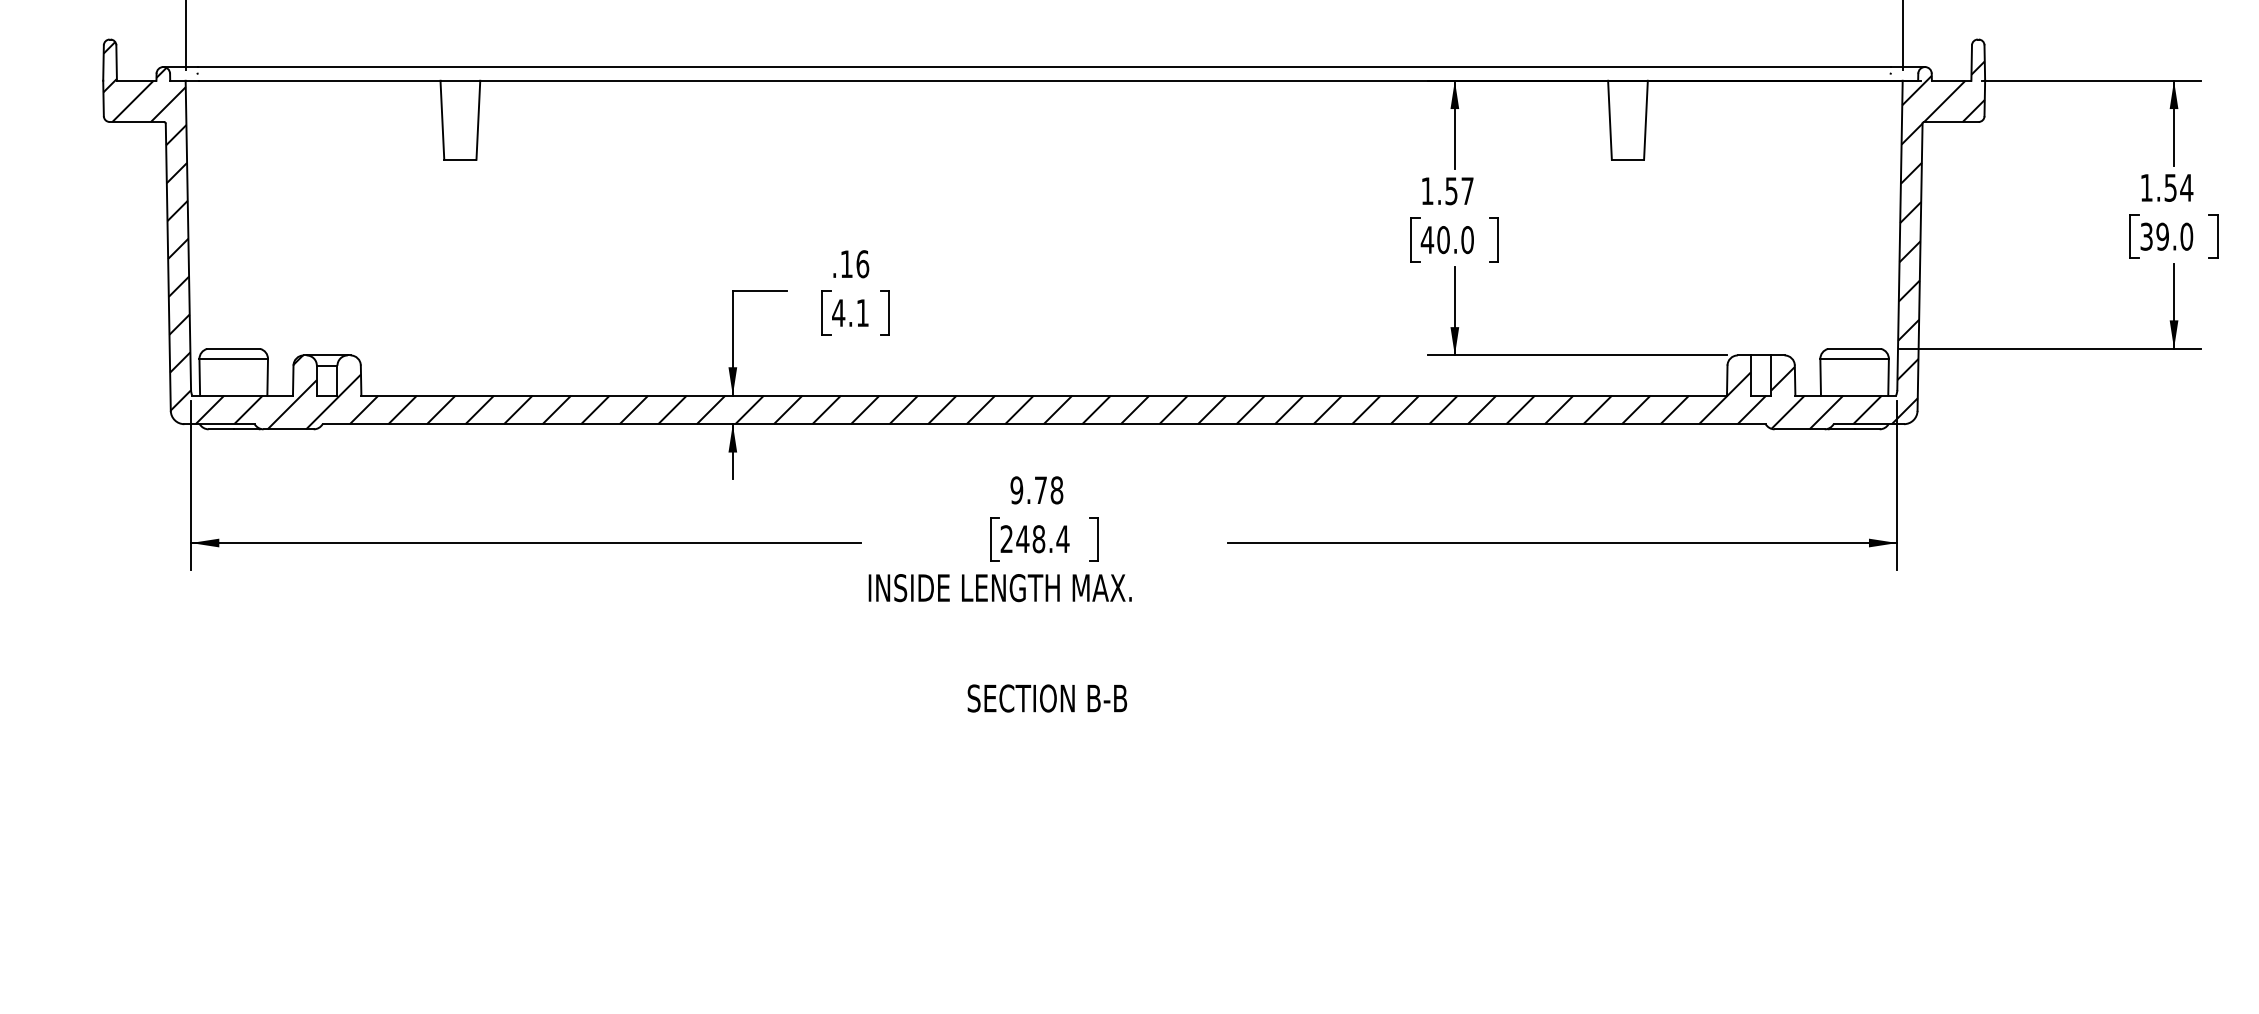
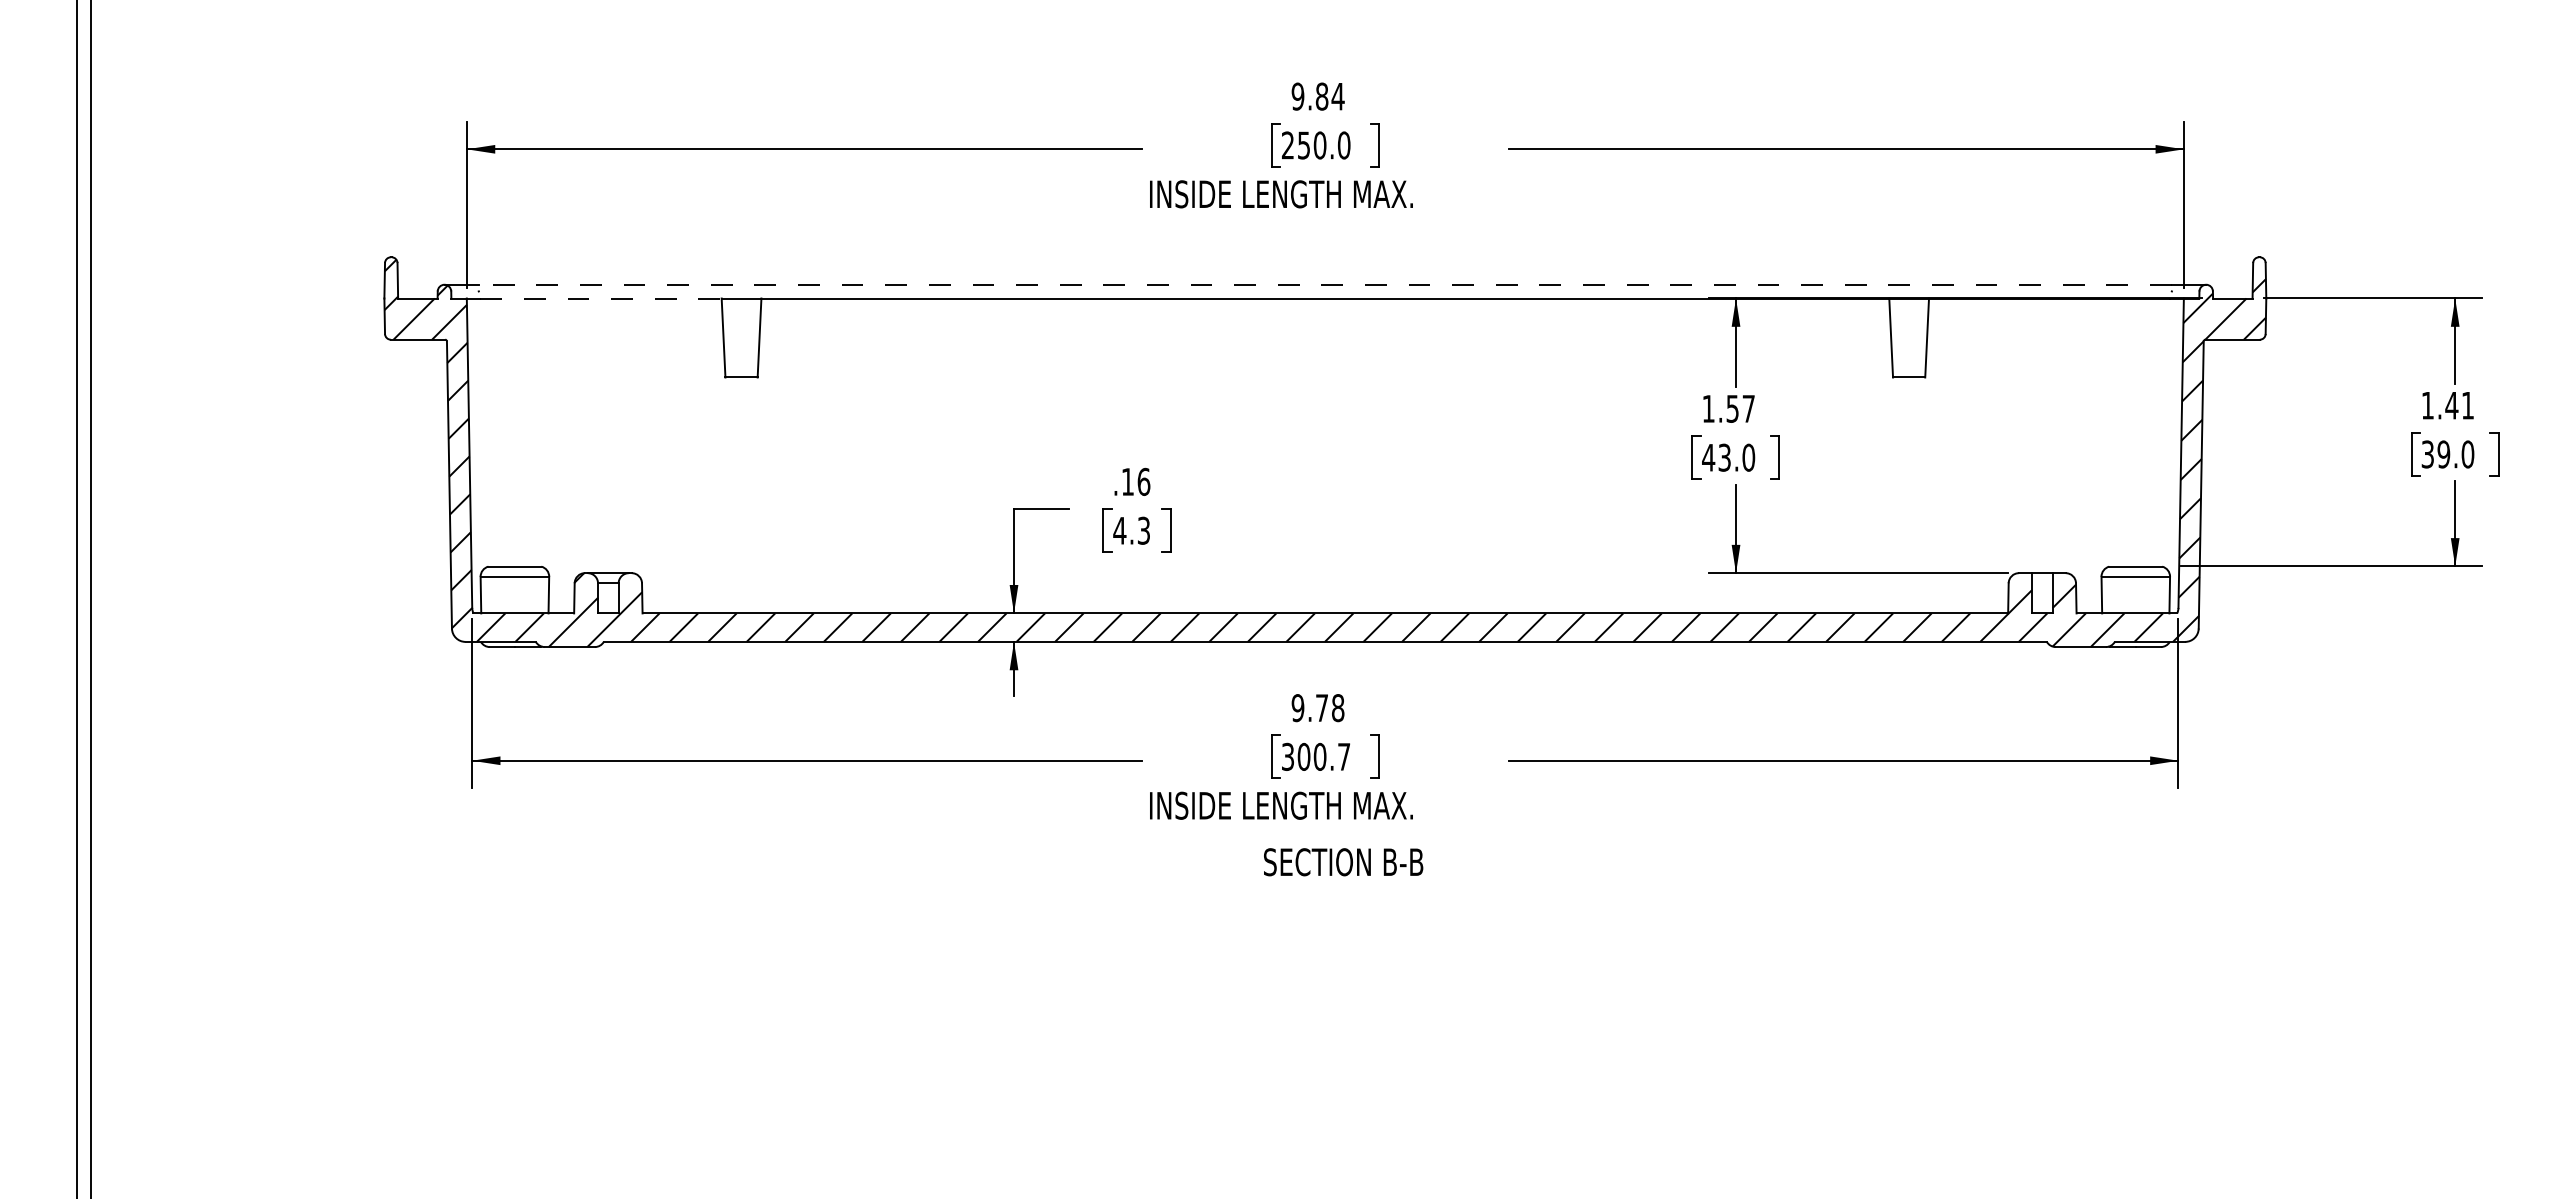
line: (1044, 66) -> (1325, 284), solid -> dashed
line: (320, 80) -> (601, 298), solid -> dashed
text: (2178, 187) -> (2459, 405), 1.54 -> 1.41
text: (1443, 239) -> (1724, 457), 40.0 -> 43.0
text: (862, 312) -> (1143, 530), 4.1 -> 4.3
text: (1035, 538) -> (1316, 756), 248.4 -> 300.7
text: (1047, 698) -> (1343, 862), moved

